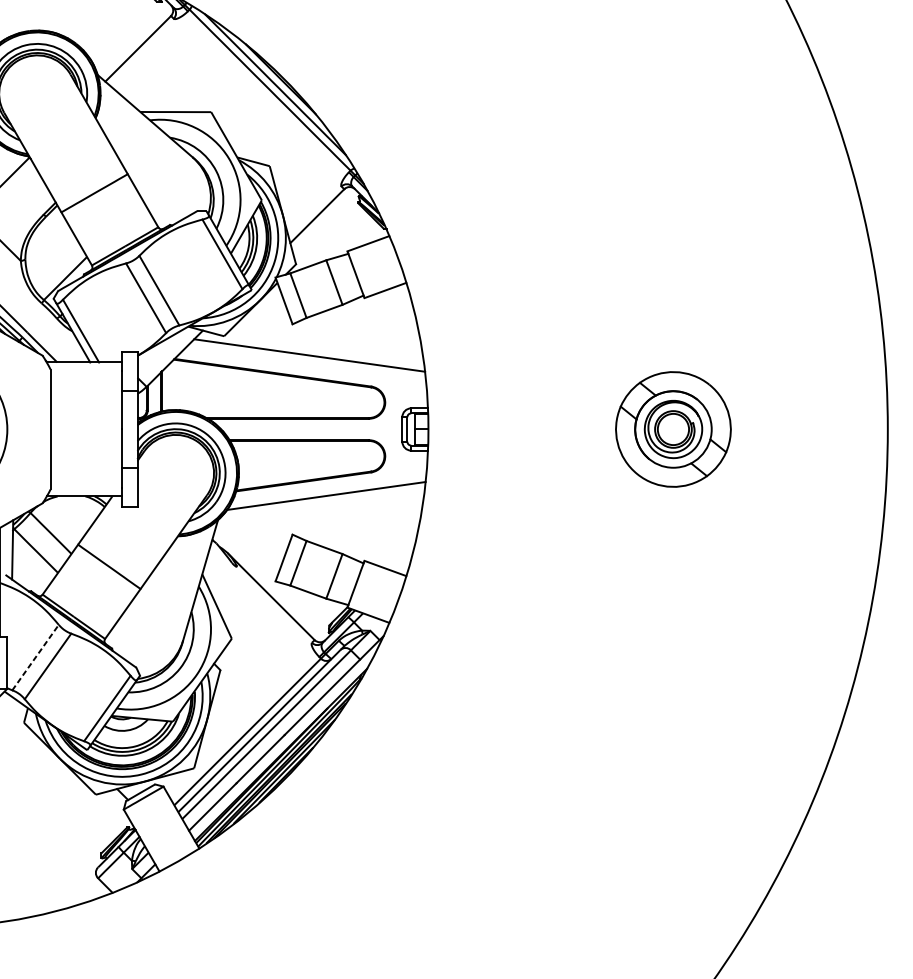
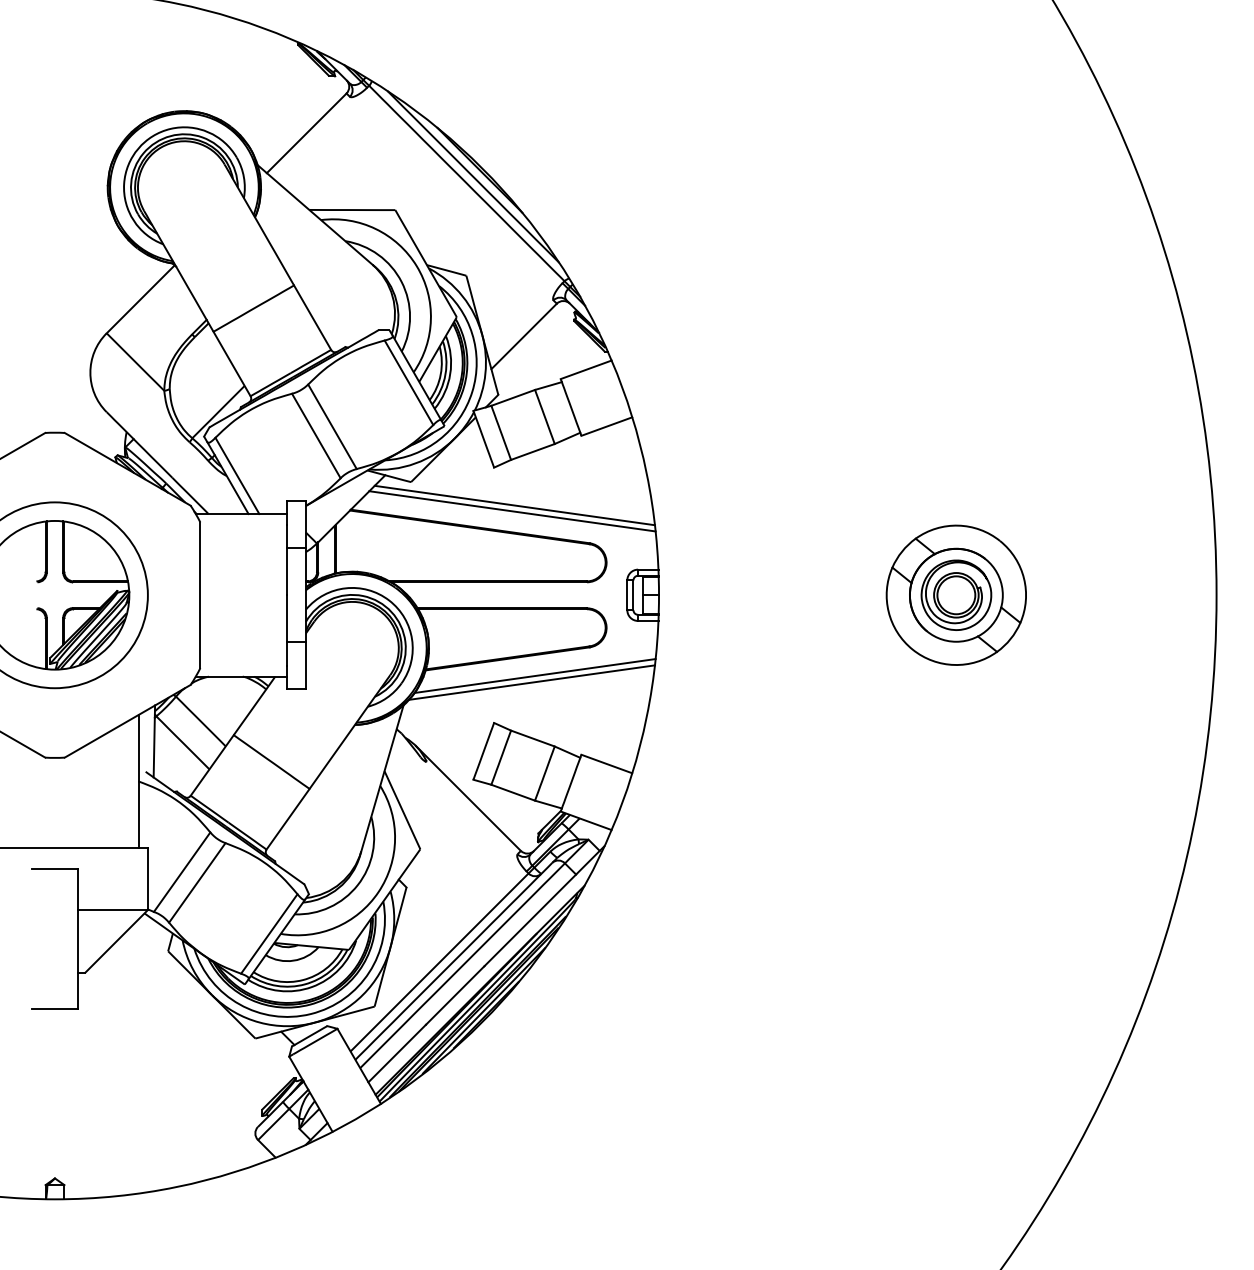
line: (307, 360) -> (512, 511), added
line: (324, 501) -> (532, 682), added
line: (35, 657) -> (182, 872), dashed -> solid

